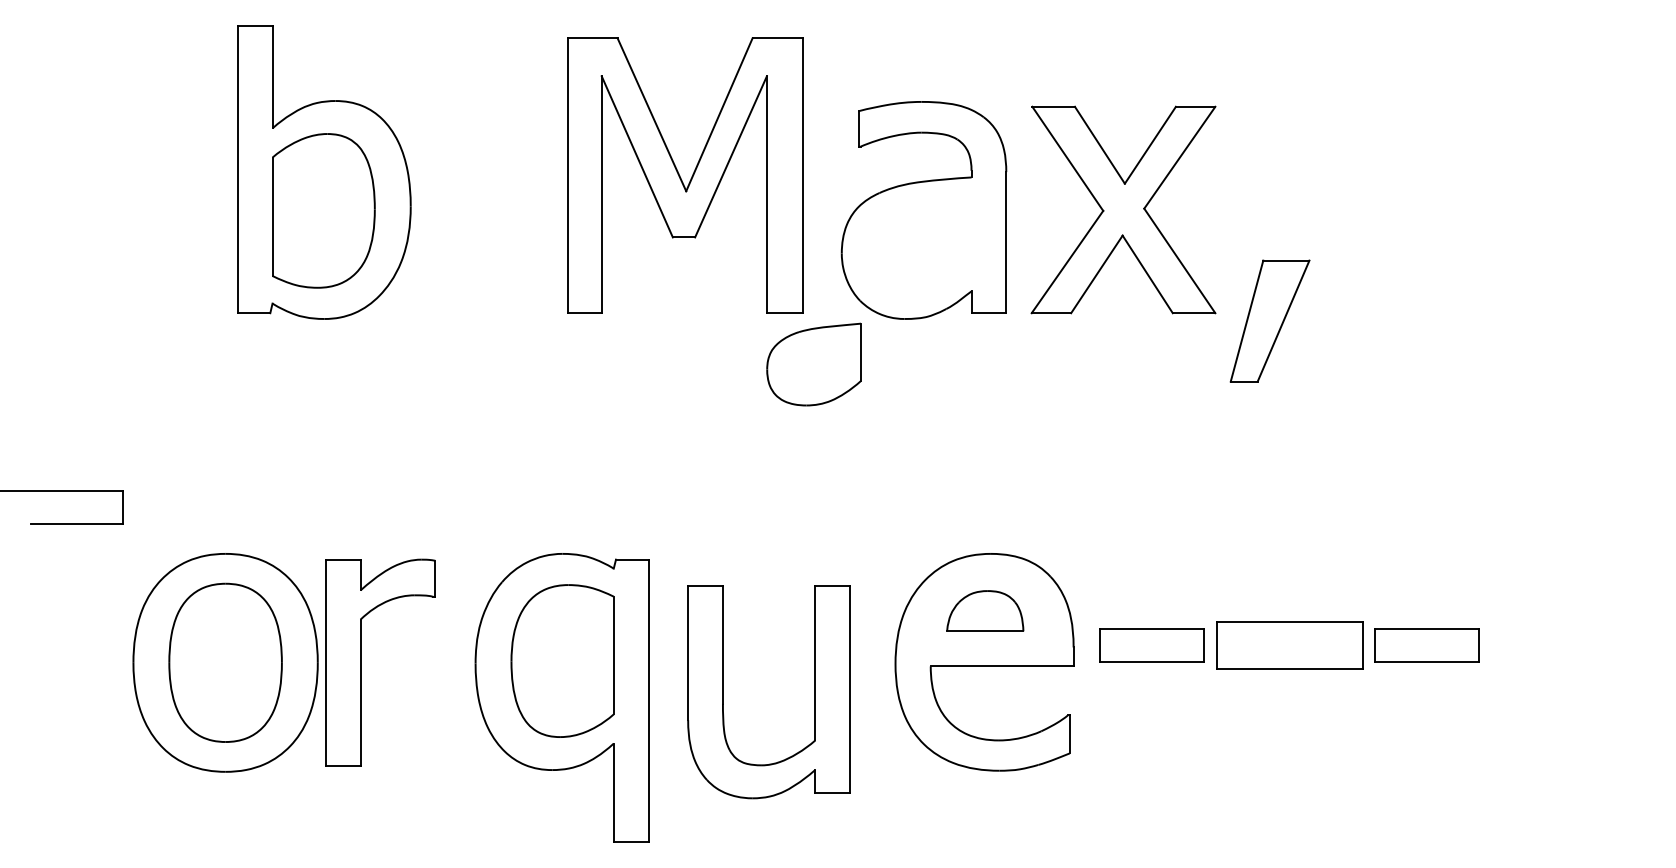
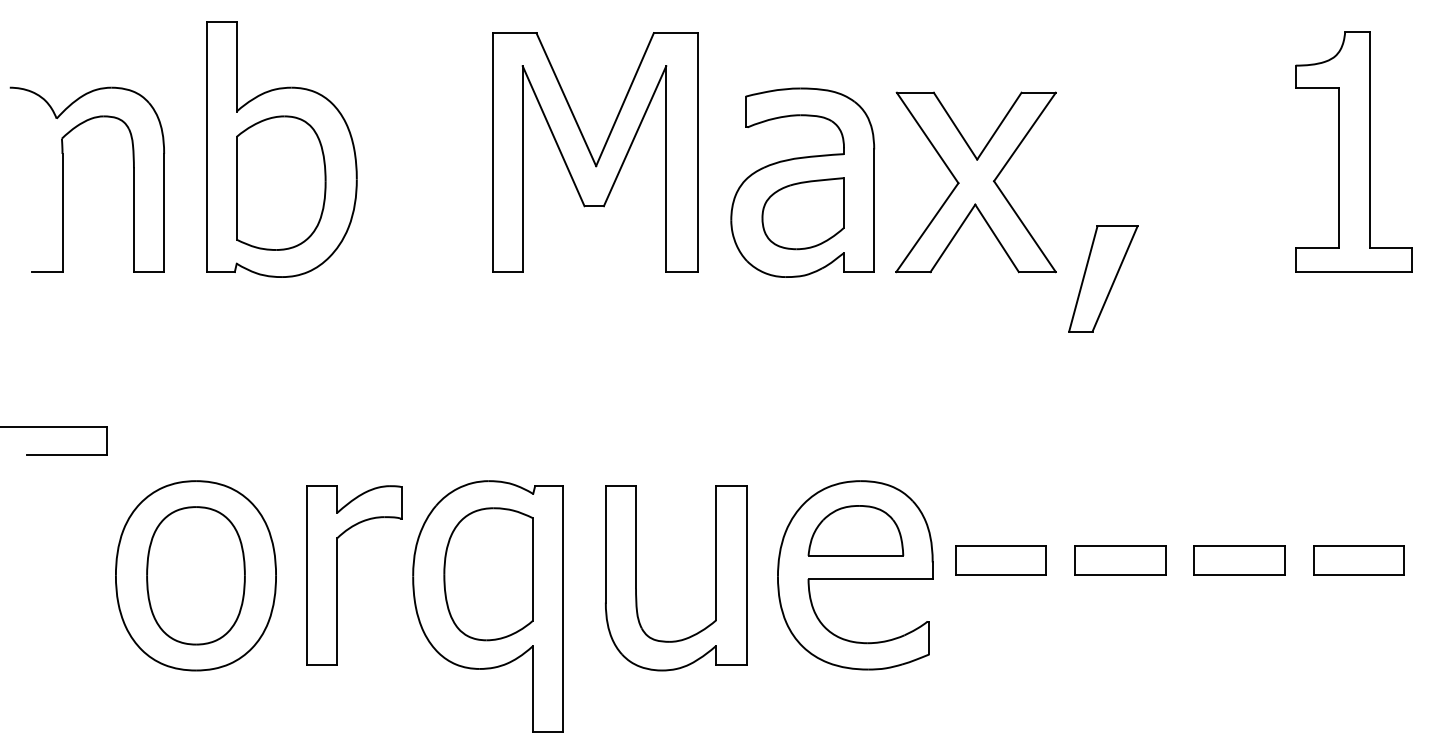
part: (1558, 174) -> (1353, 151), added
part: (73, 206) -> (63, 179), added
part: (813, 364) -> (802, 213), moved
part: (984, 610) -> (855, 530), size x1.43
part: (1289, 645) -> (1120, 560), size x0.71
part: (1563, 645) -> (1358, 560), added
part: (360, 662) -> (337, 575), moved
part: (814, 692) -> (715, 578), moved

